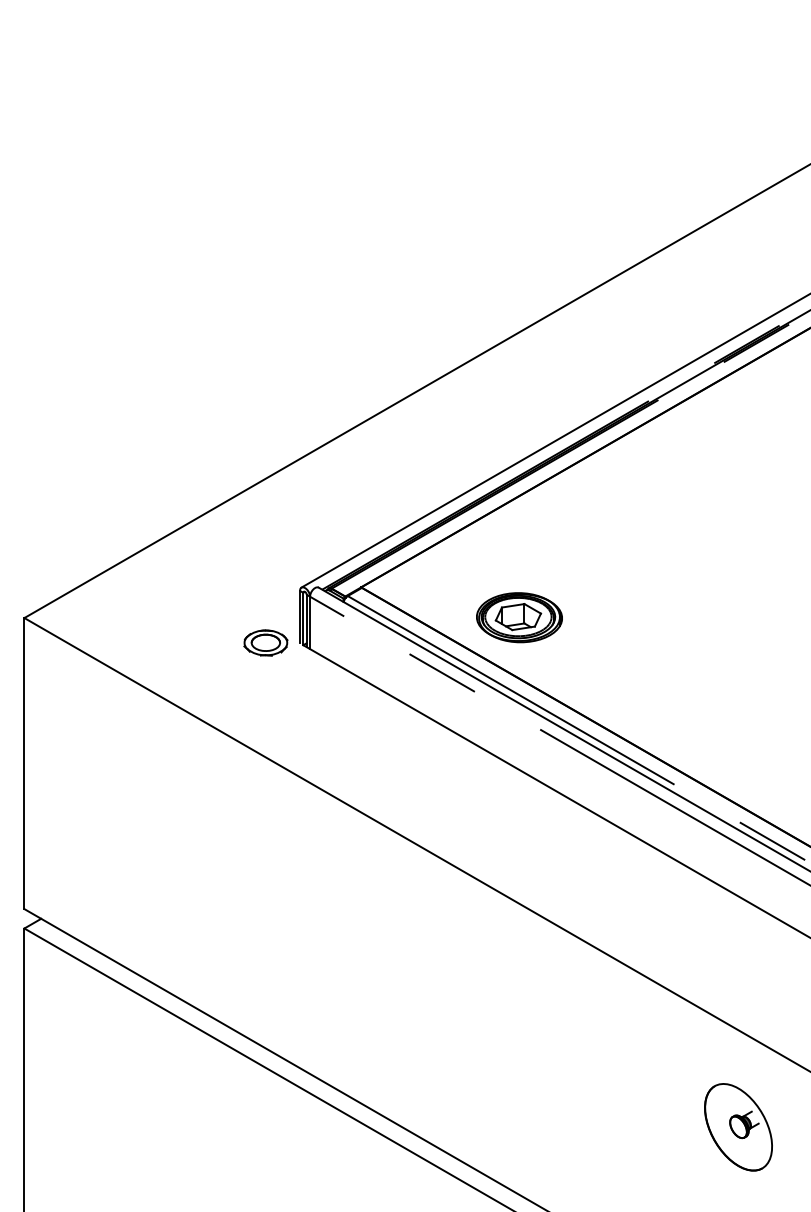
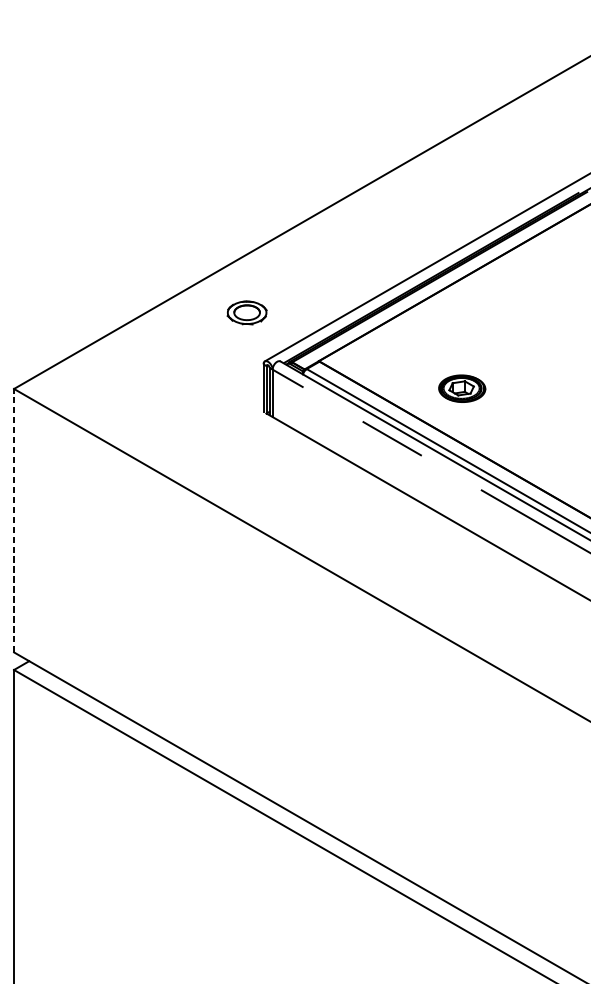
part: (519, 617) -> (462, 388), size x0.6
part: (265, 642) -> (246, 312), moved
line: (24, 763) -> (14, 520), solid -> dashed

